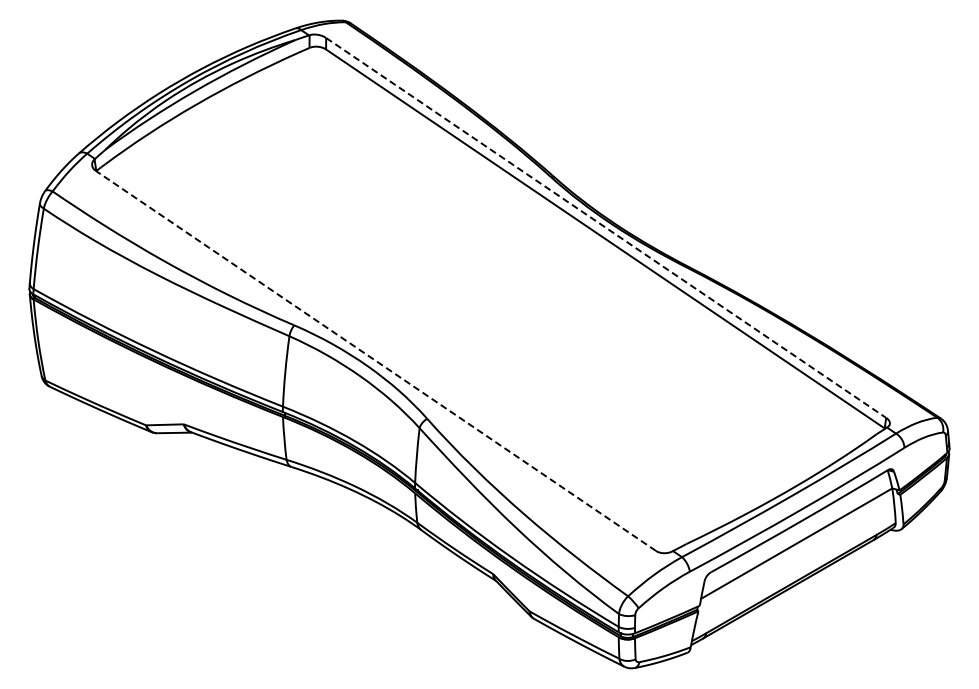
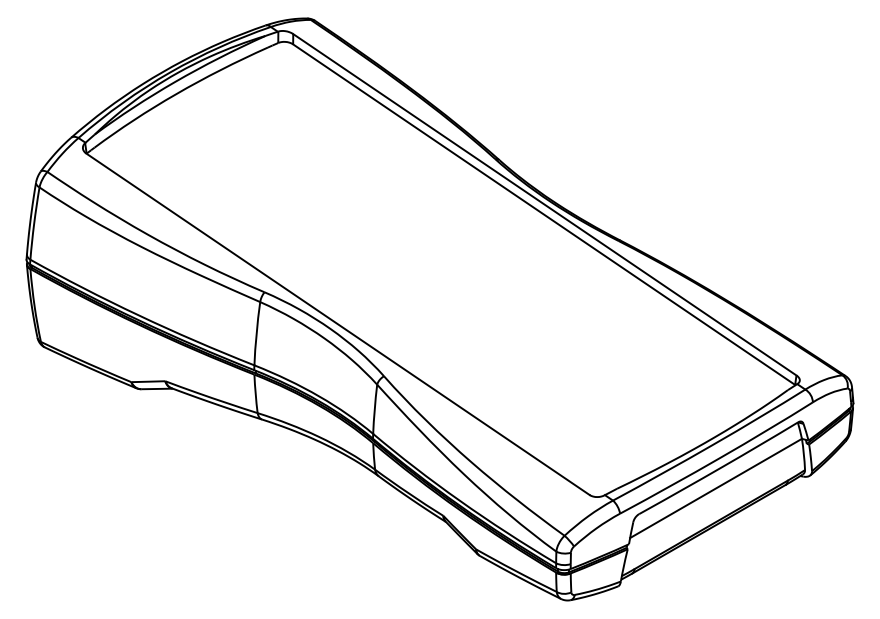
line: (606, 228) -> (545, 205), dashed -> solid
line: (375, 360) -> (337, 323), dashed -> solid

